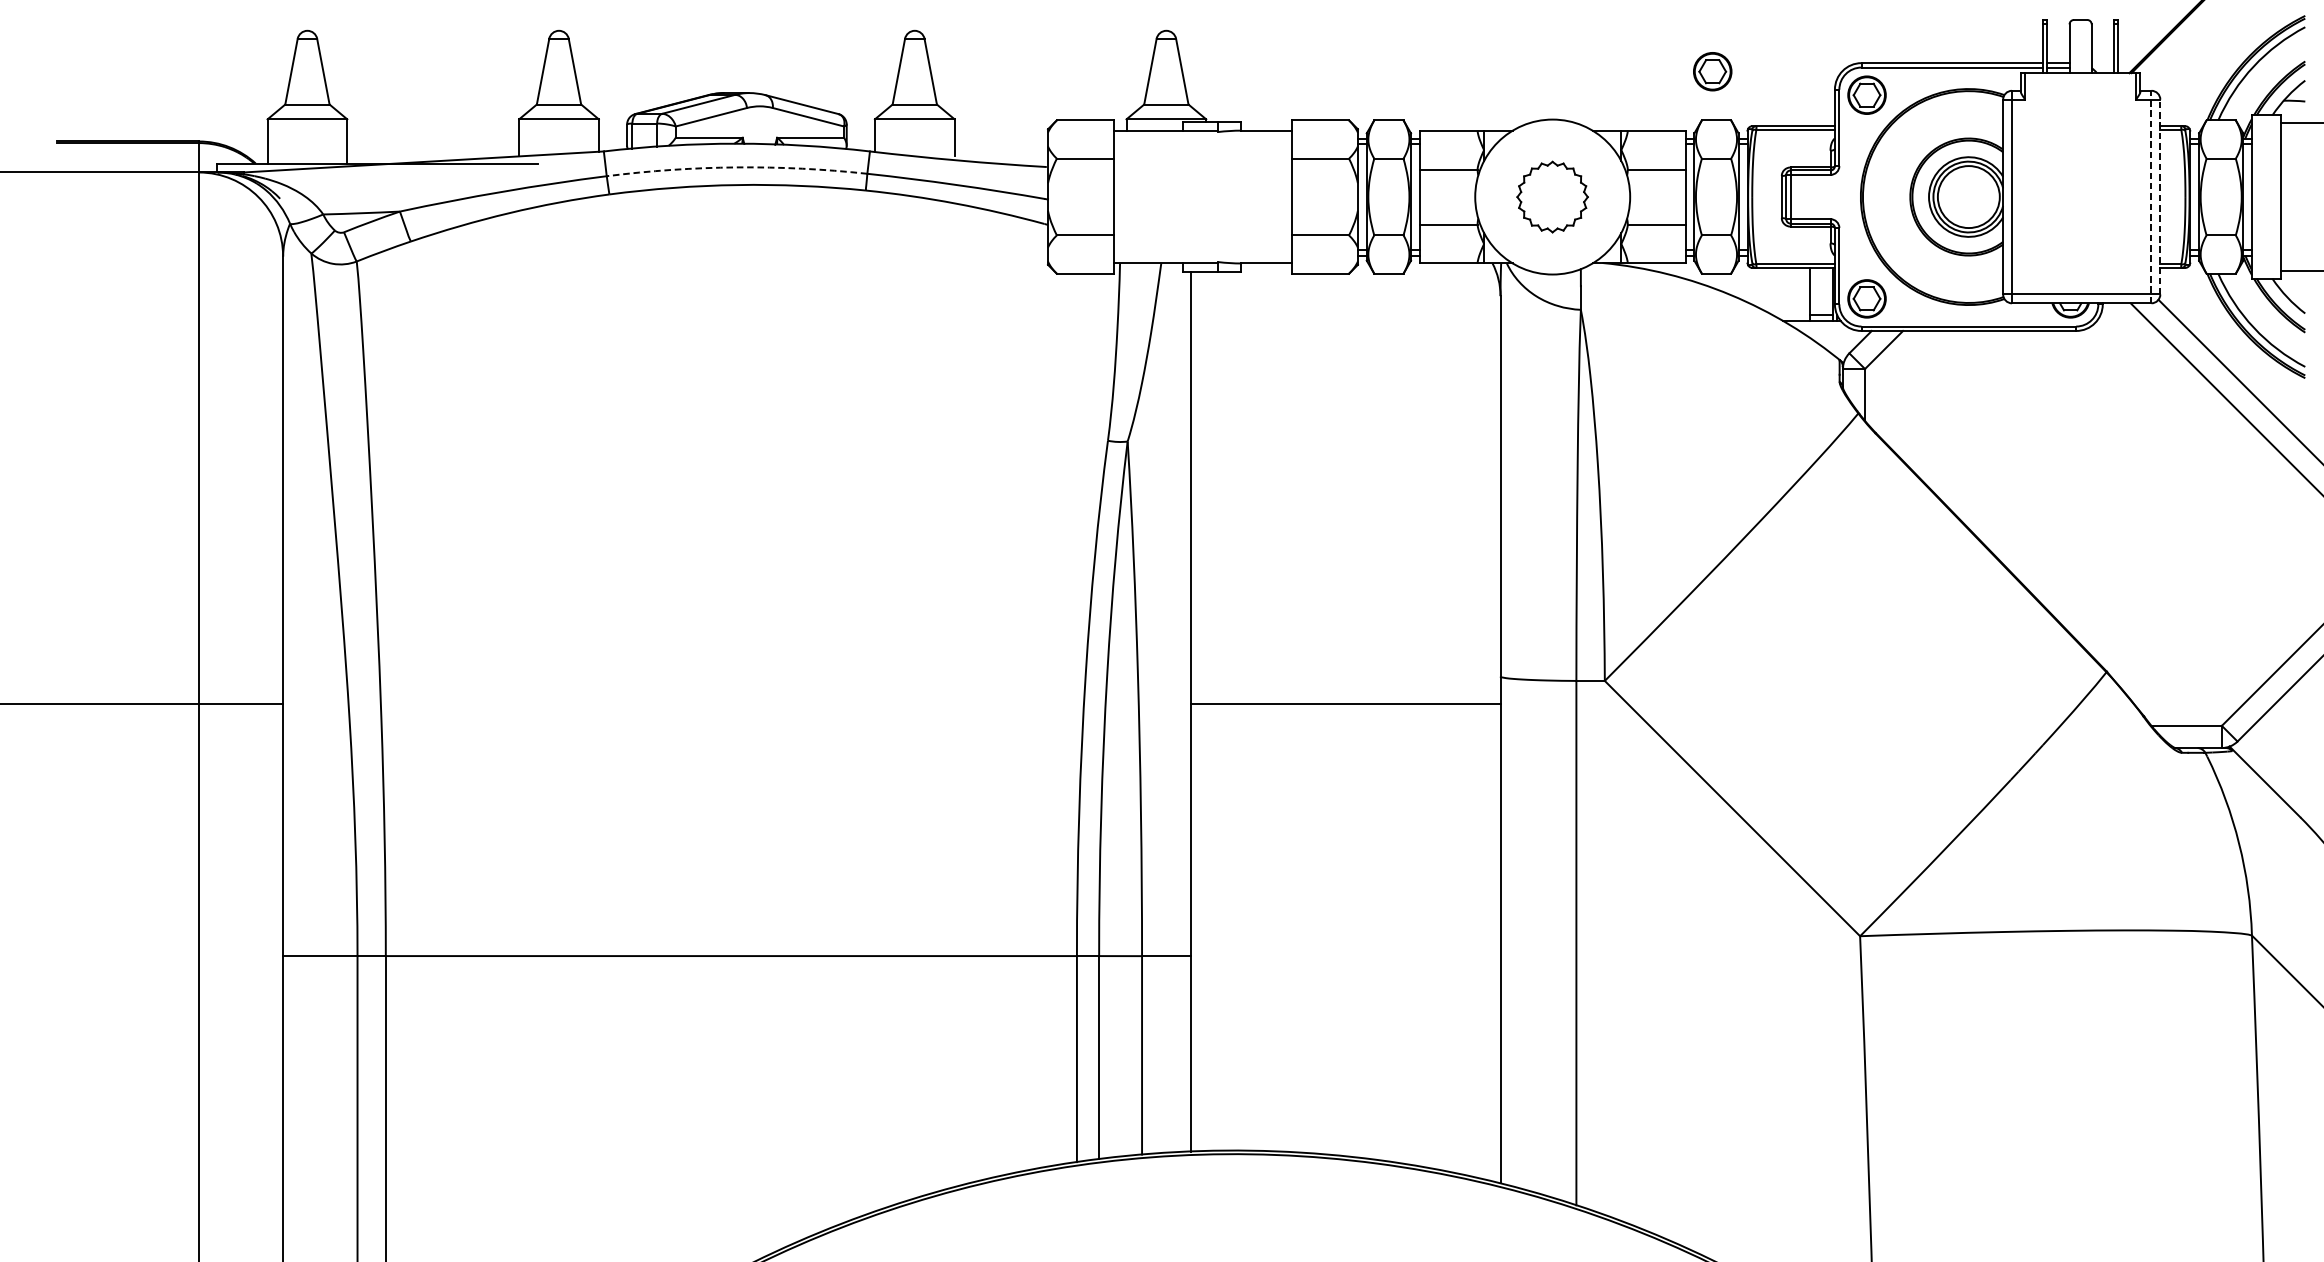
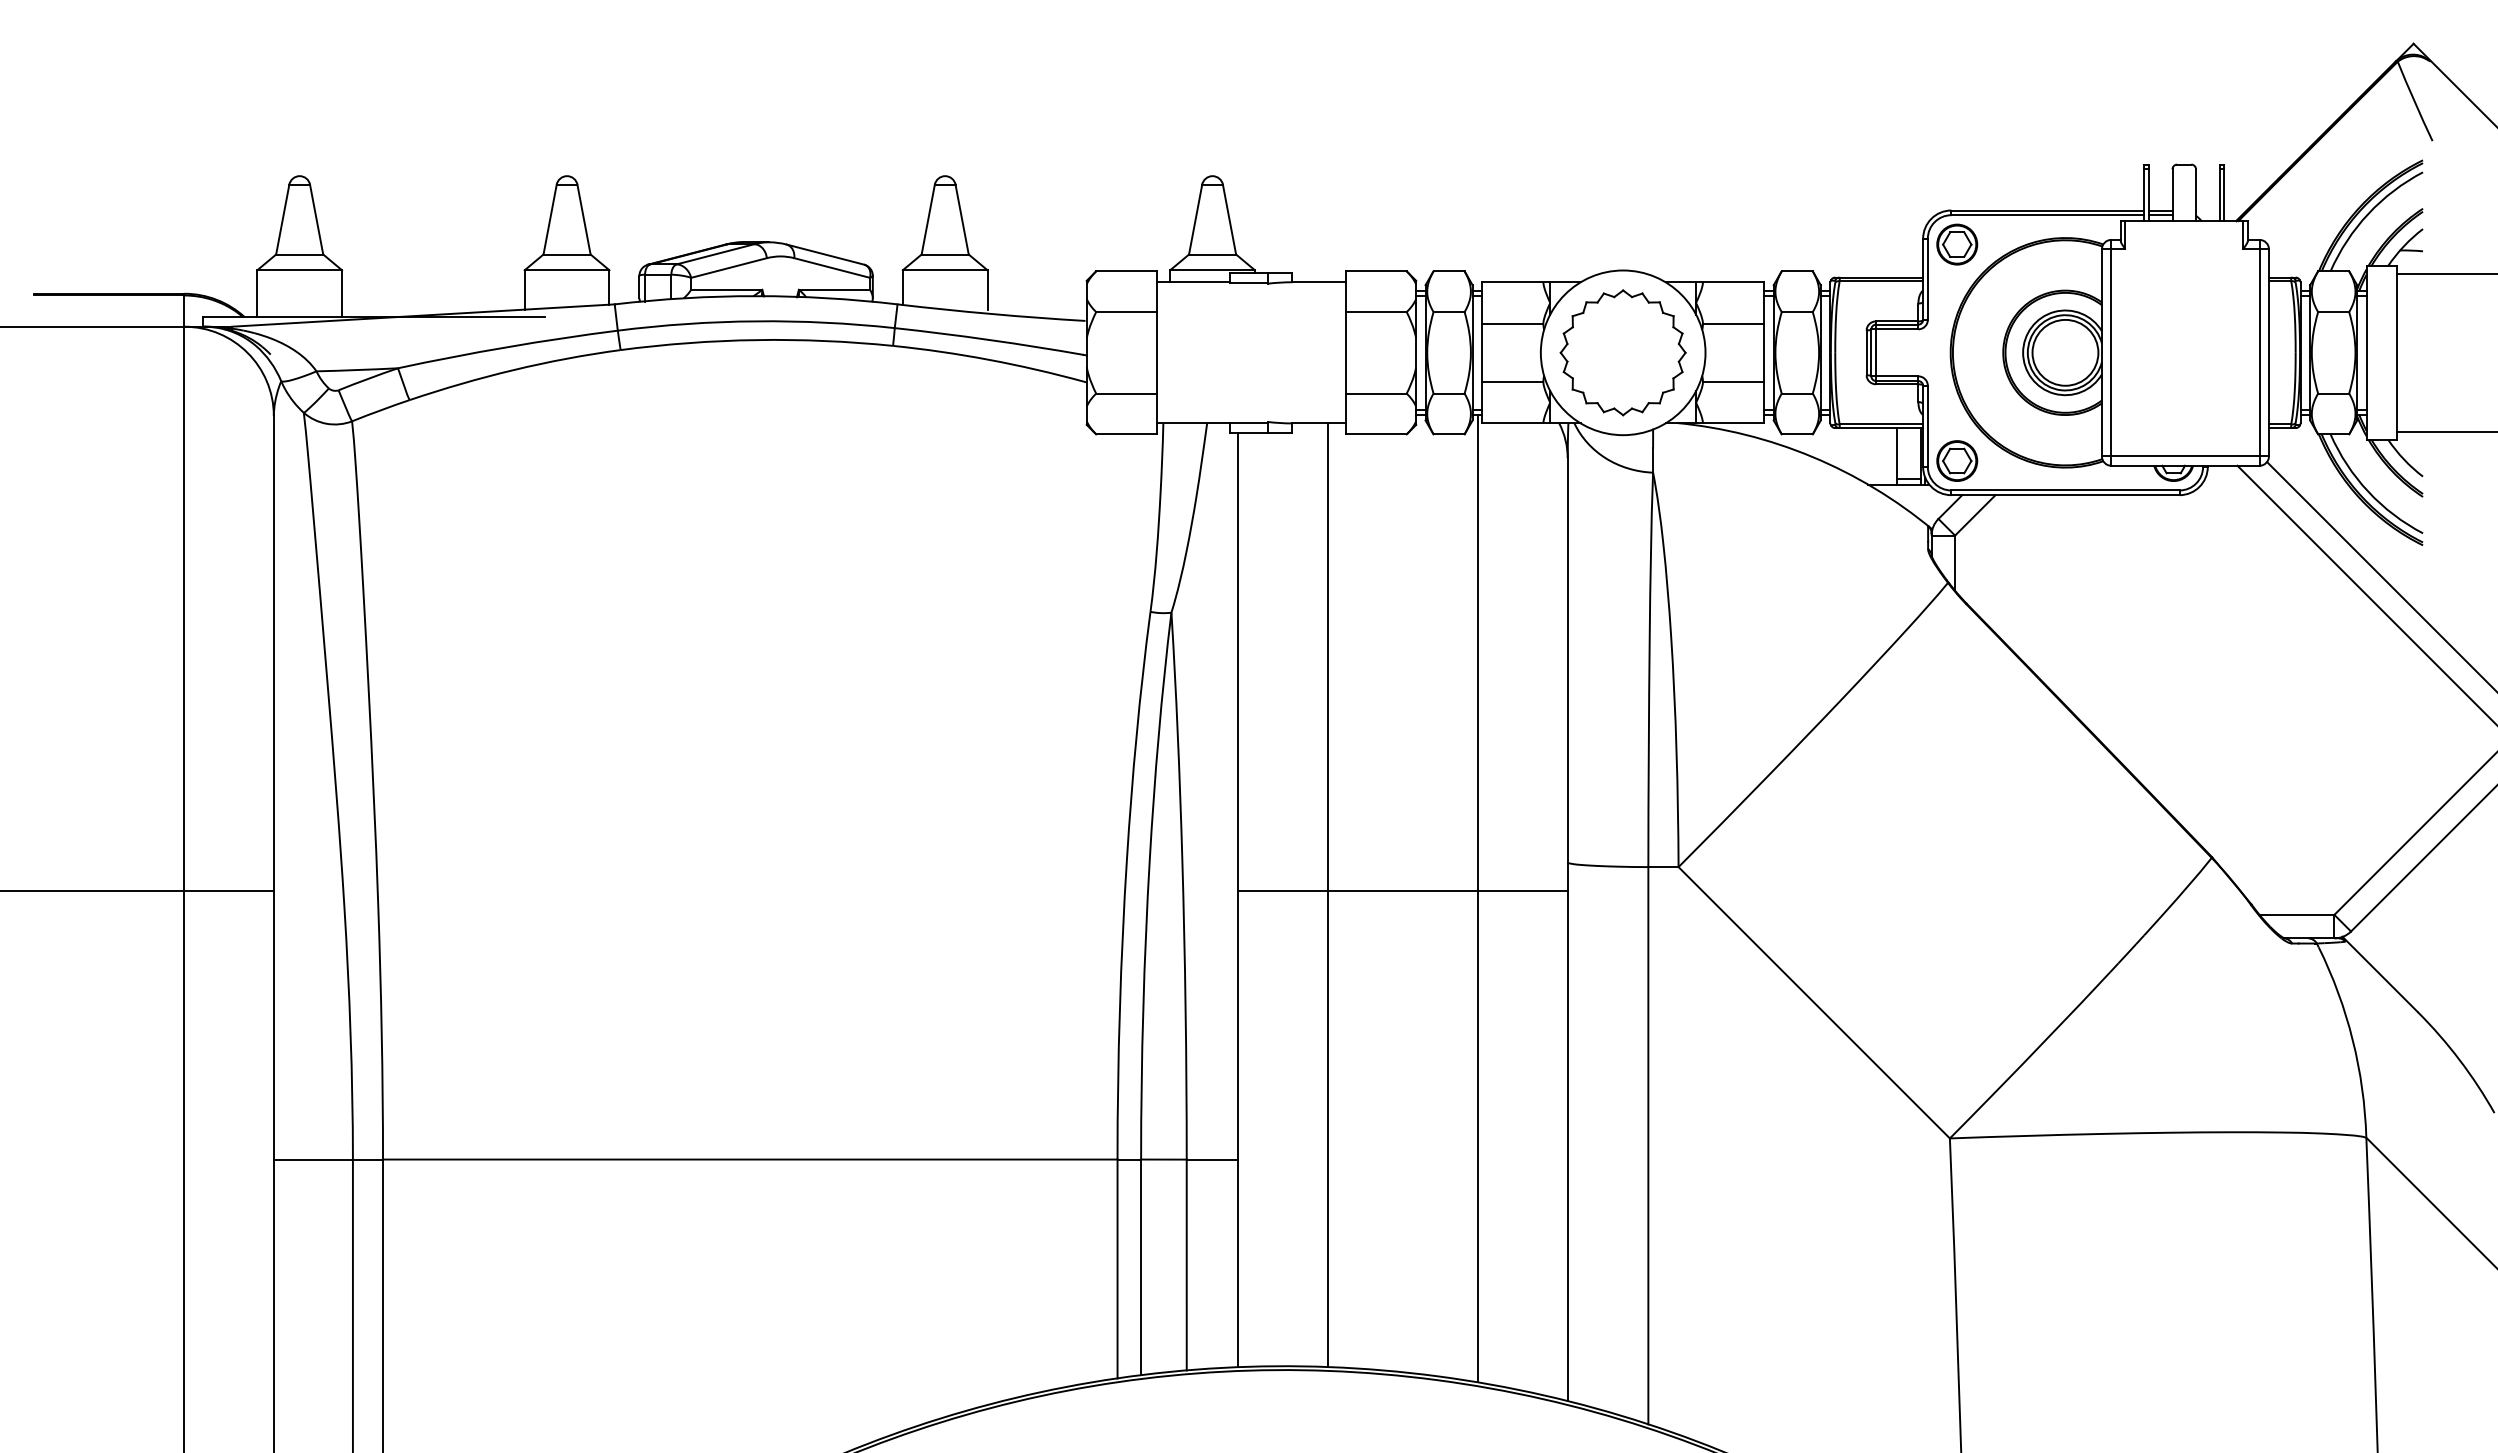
part: (1712, 71) -> (1793, 219), removed
arc: (737, 167) -> (756, 321), dashed -> solid
part: (1552, 196) -> (1622, 352), size x1.67
line: (2151, 196) -> (2259, 352), dashed -> solid
line: (2159, 196) -> (2268, 352), dashed -> solid
line: (1274, 707) -> (1327, 895), added
line: (1416, 710) -> (1478, 898), added

